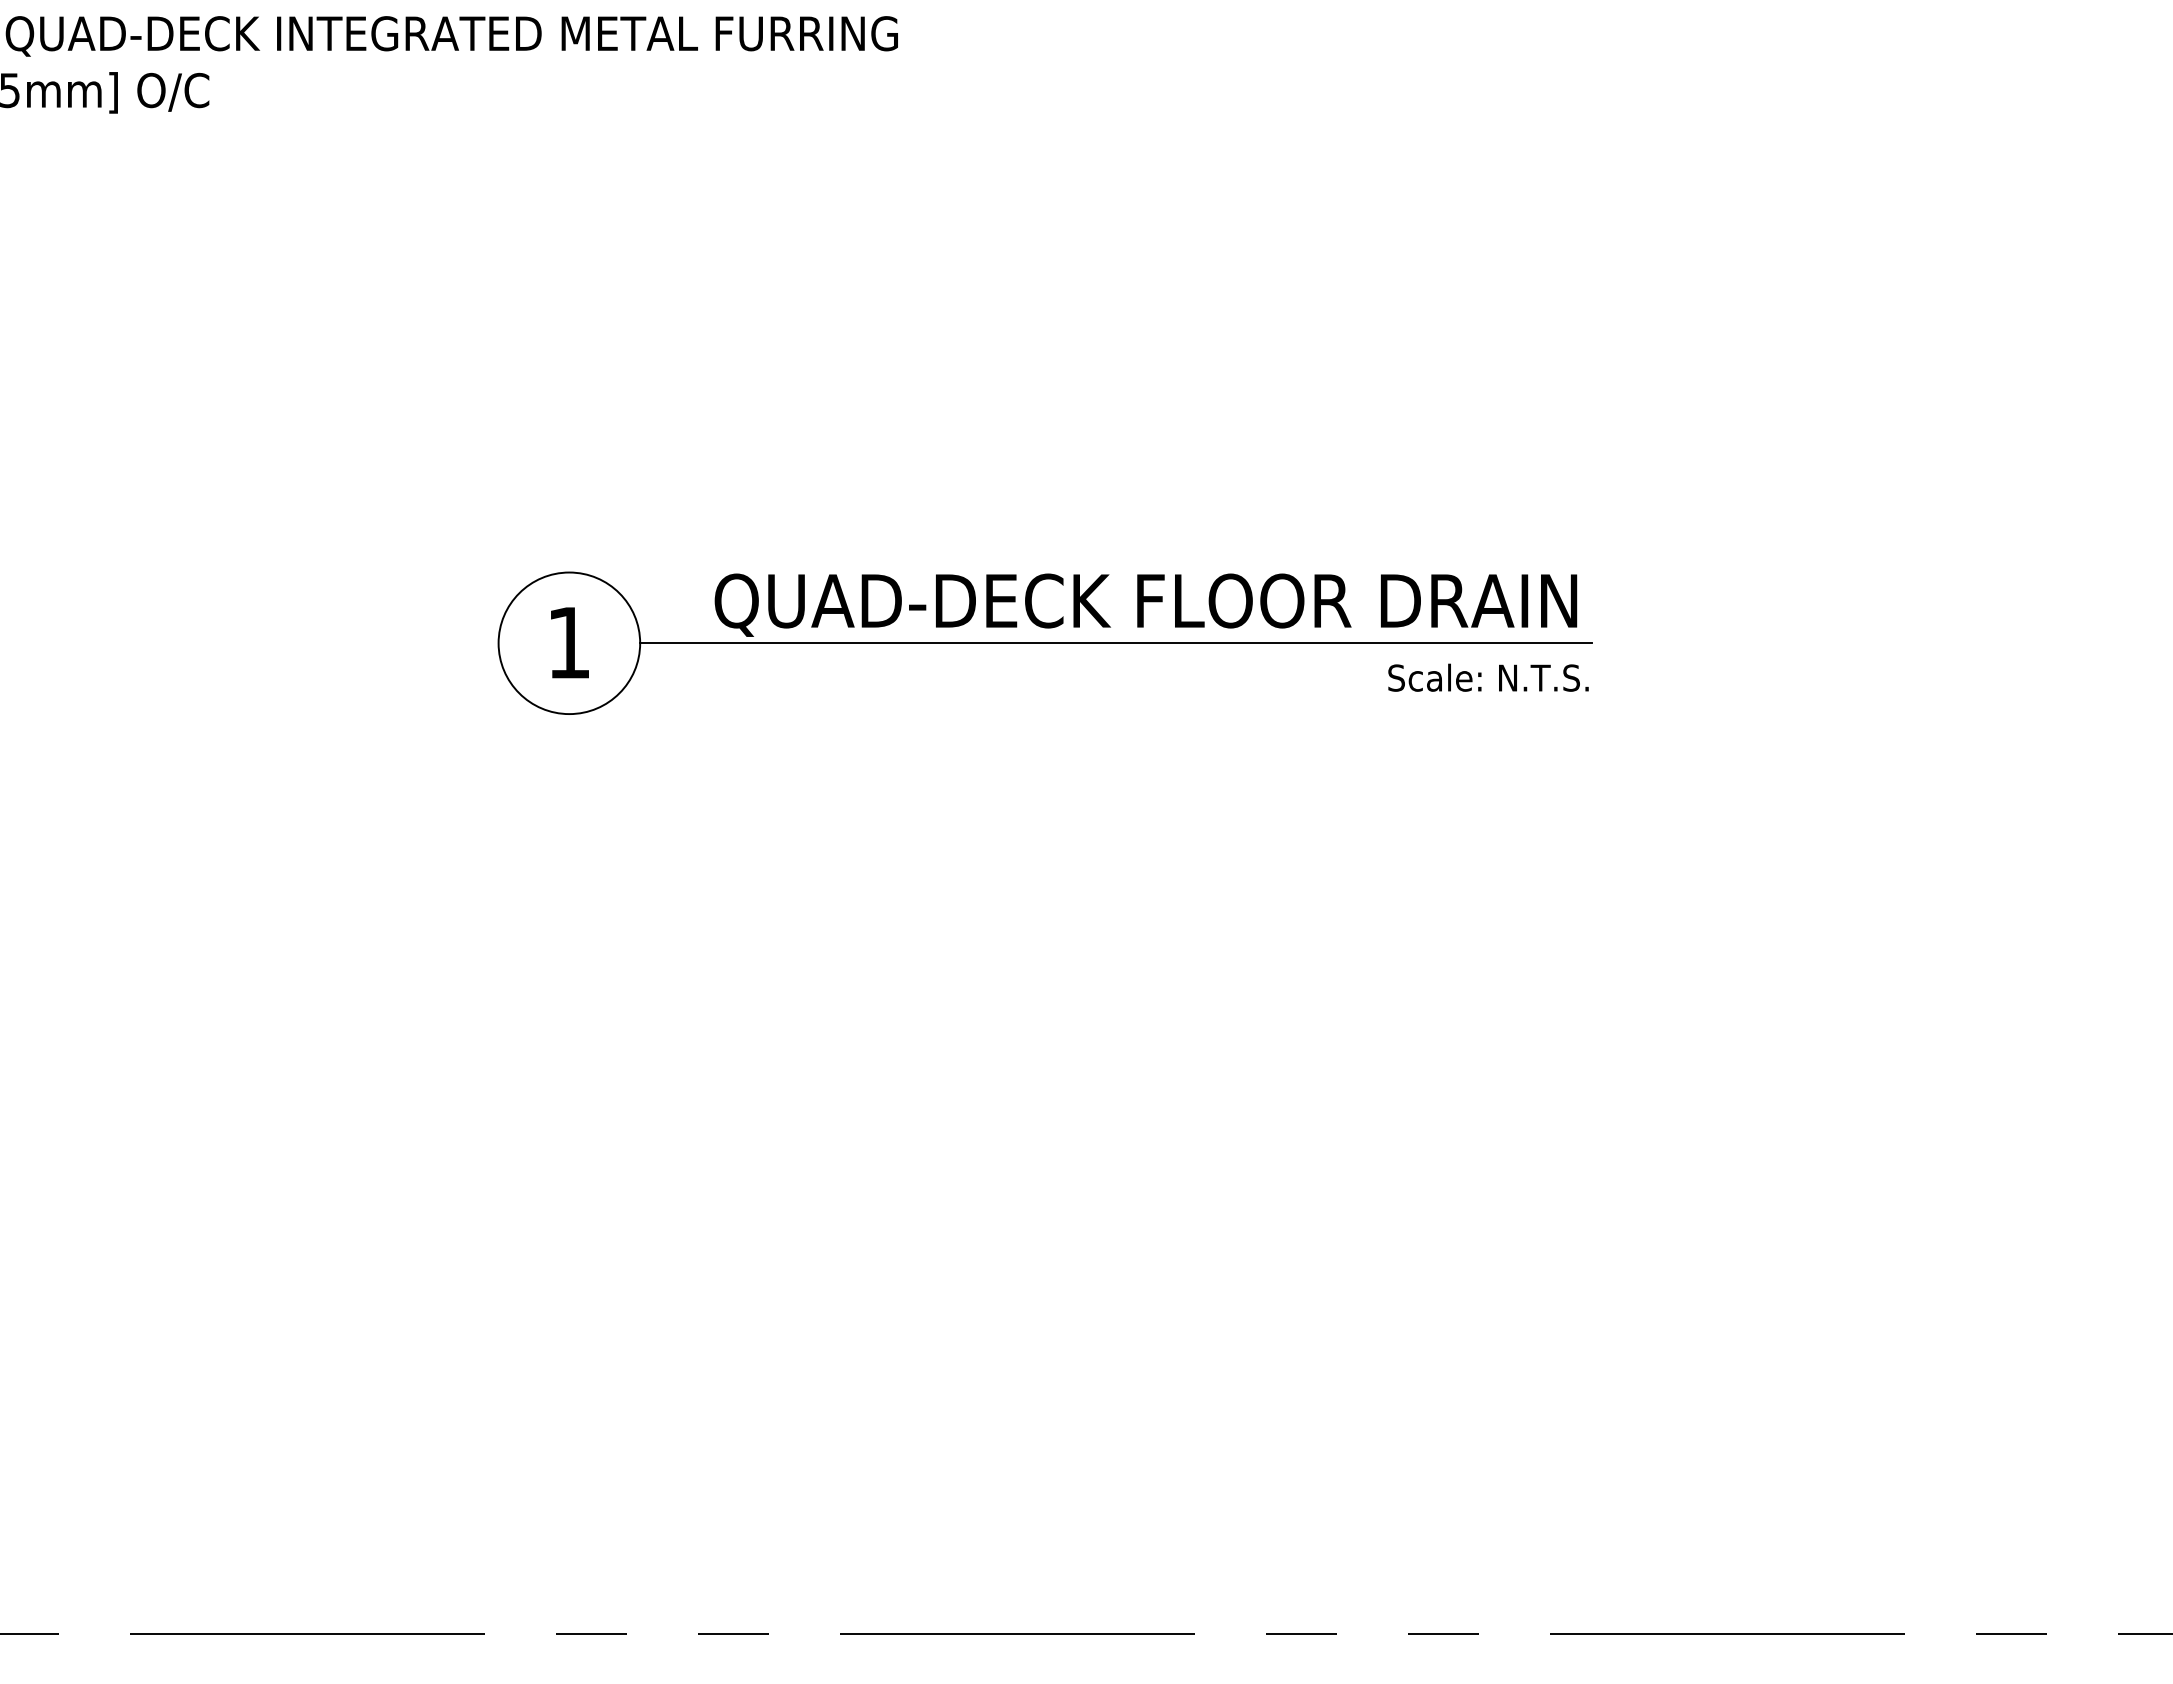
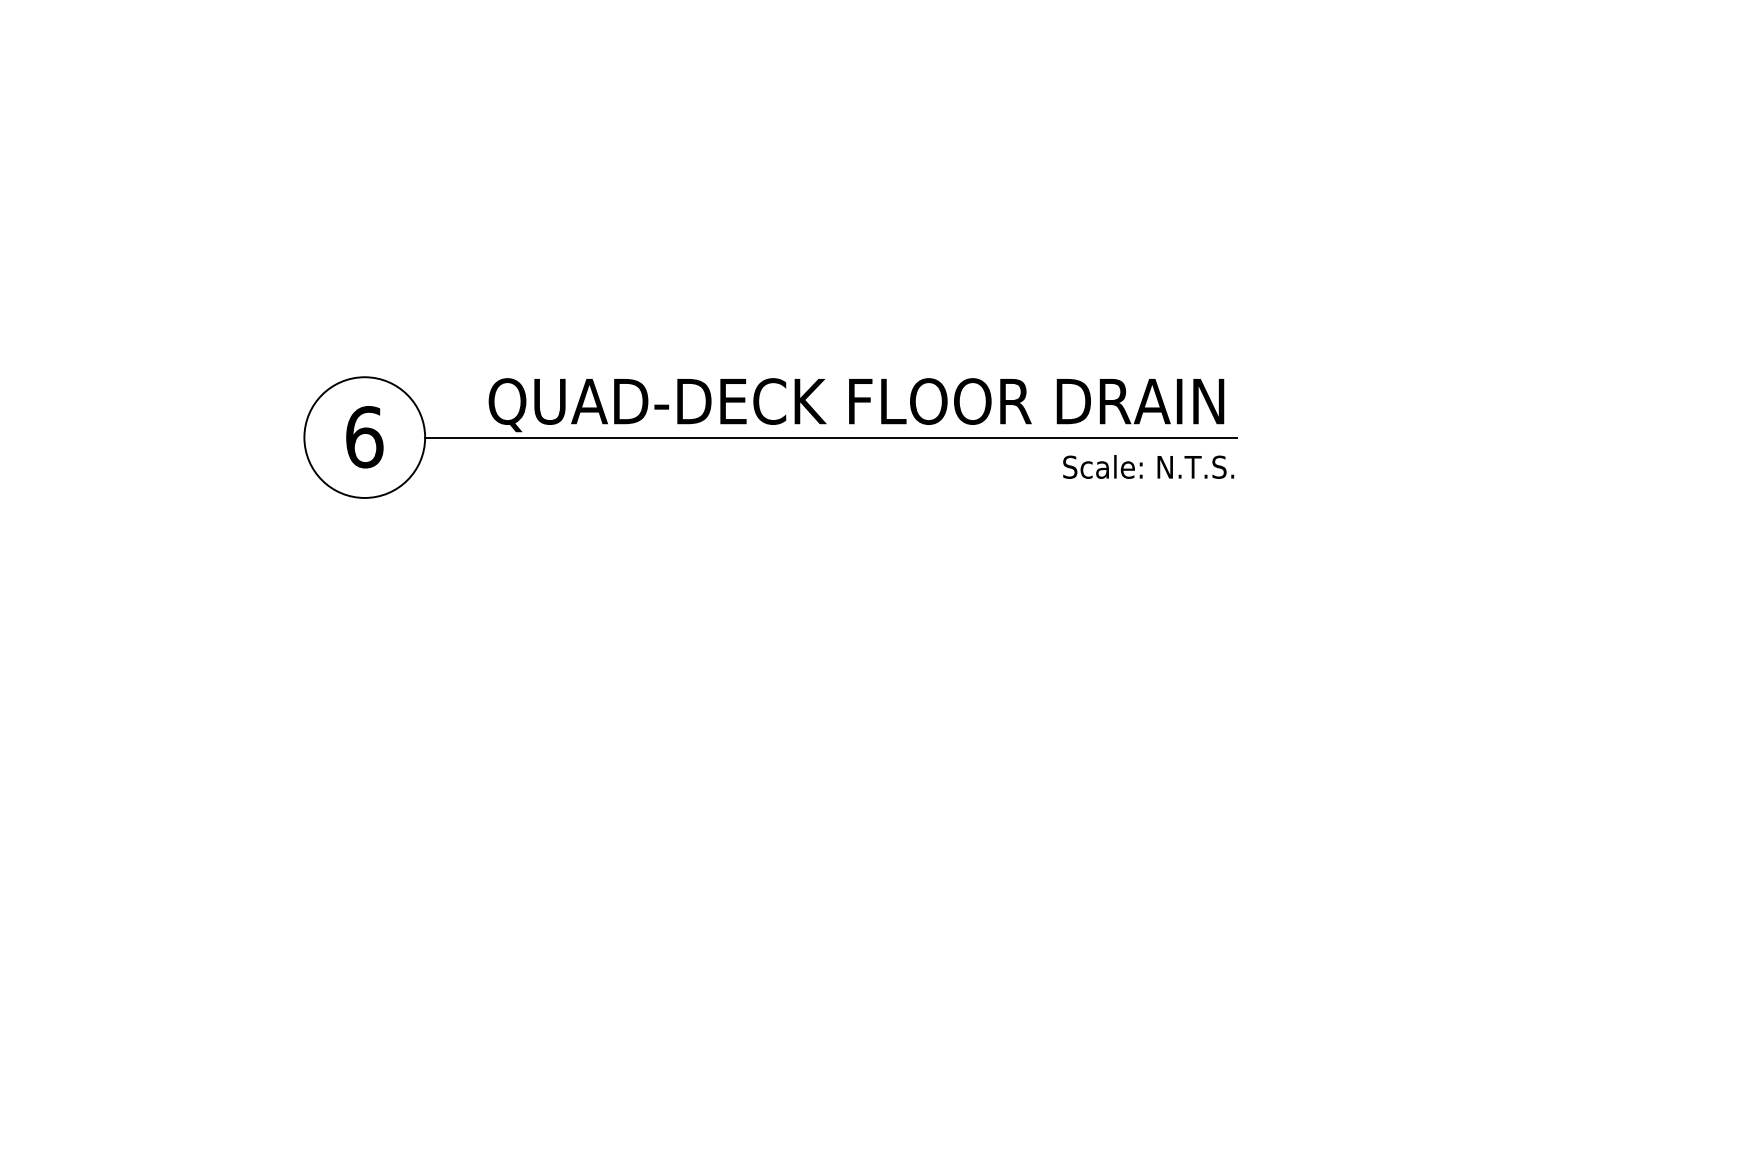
text: (569, 642) -> (364, 436), 1 -> 6

